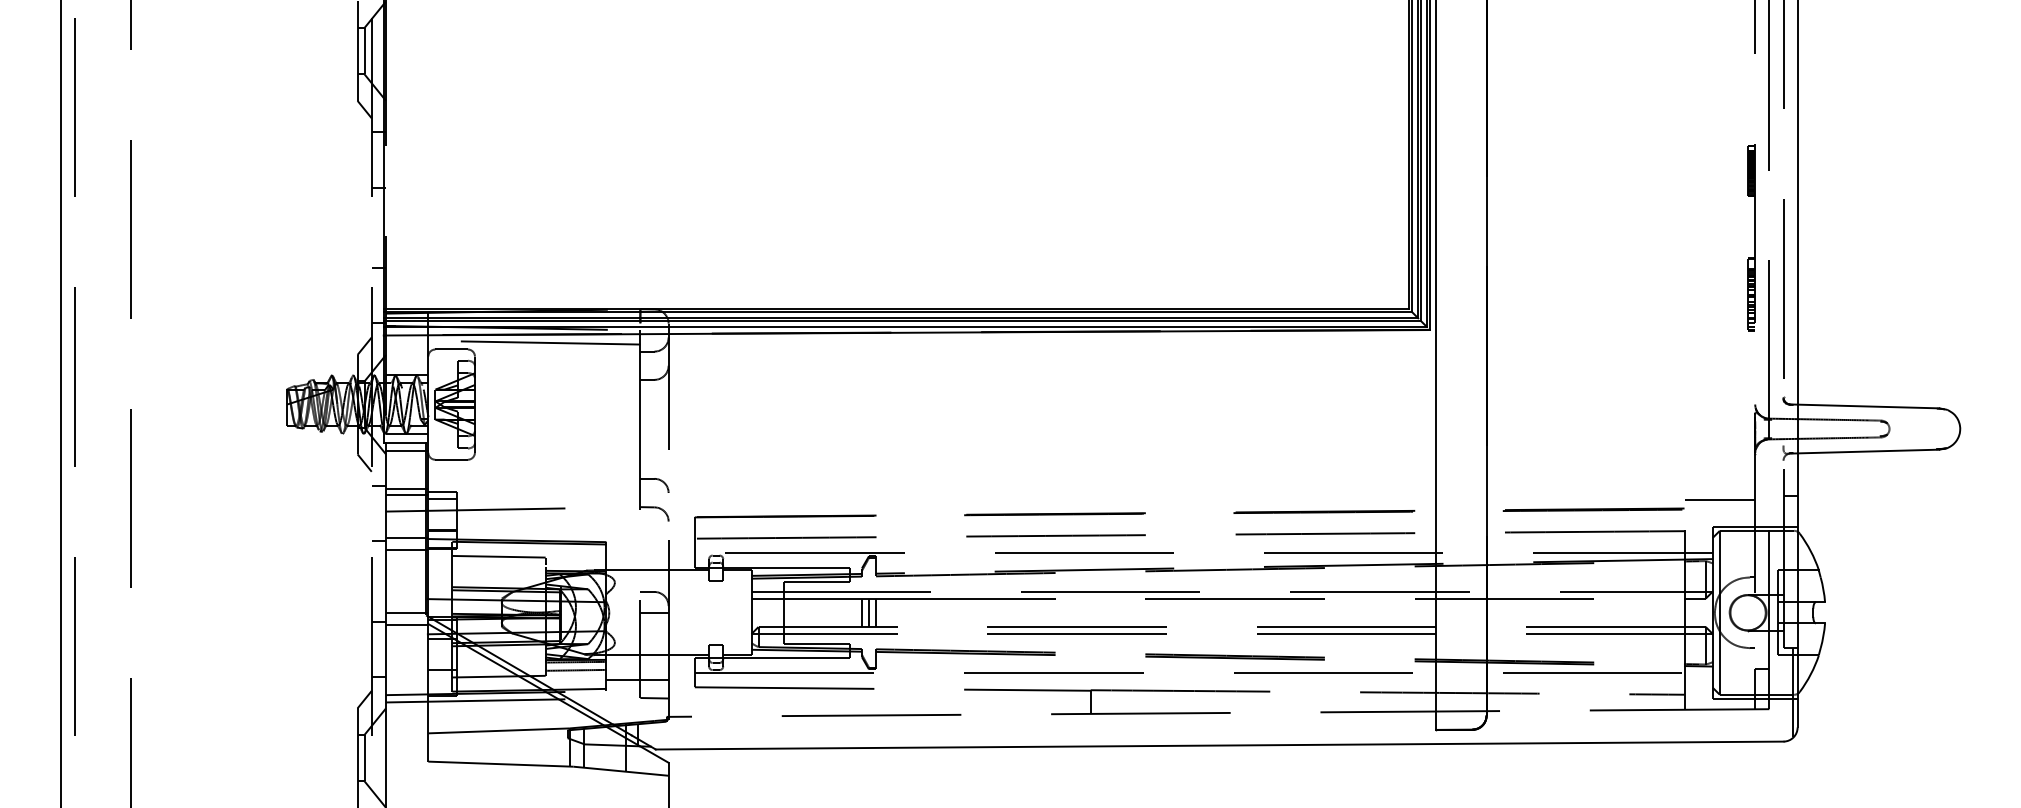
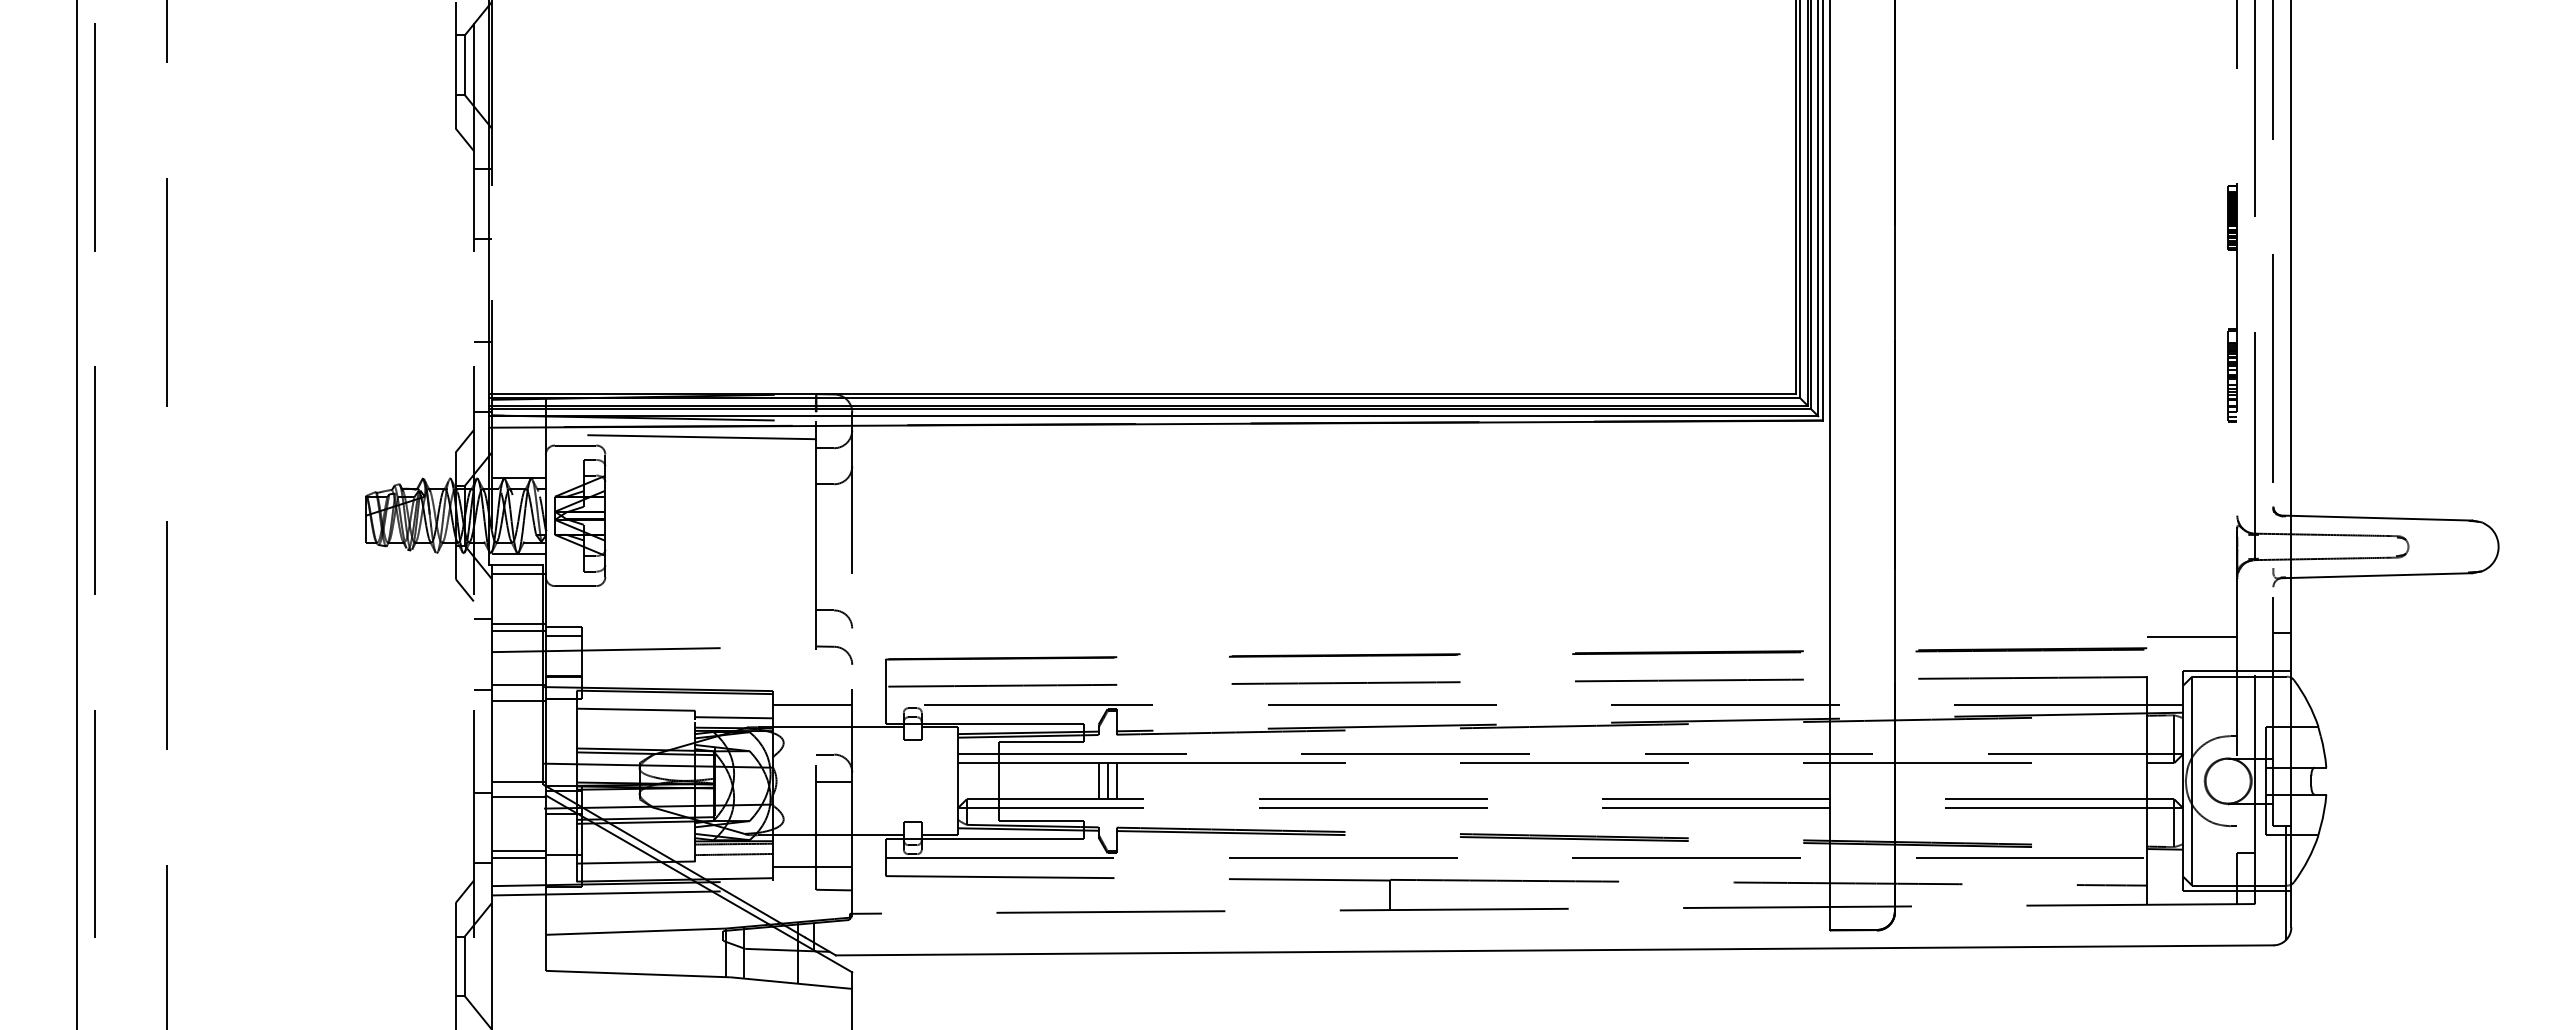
line: (637, 553) -> (812, 705), added
line: (575, 562) -> (733, 717), added
line: (406, 667) -> (518, 850), added
line: (406, 673) -> (518, 858), added

